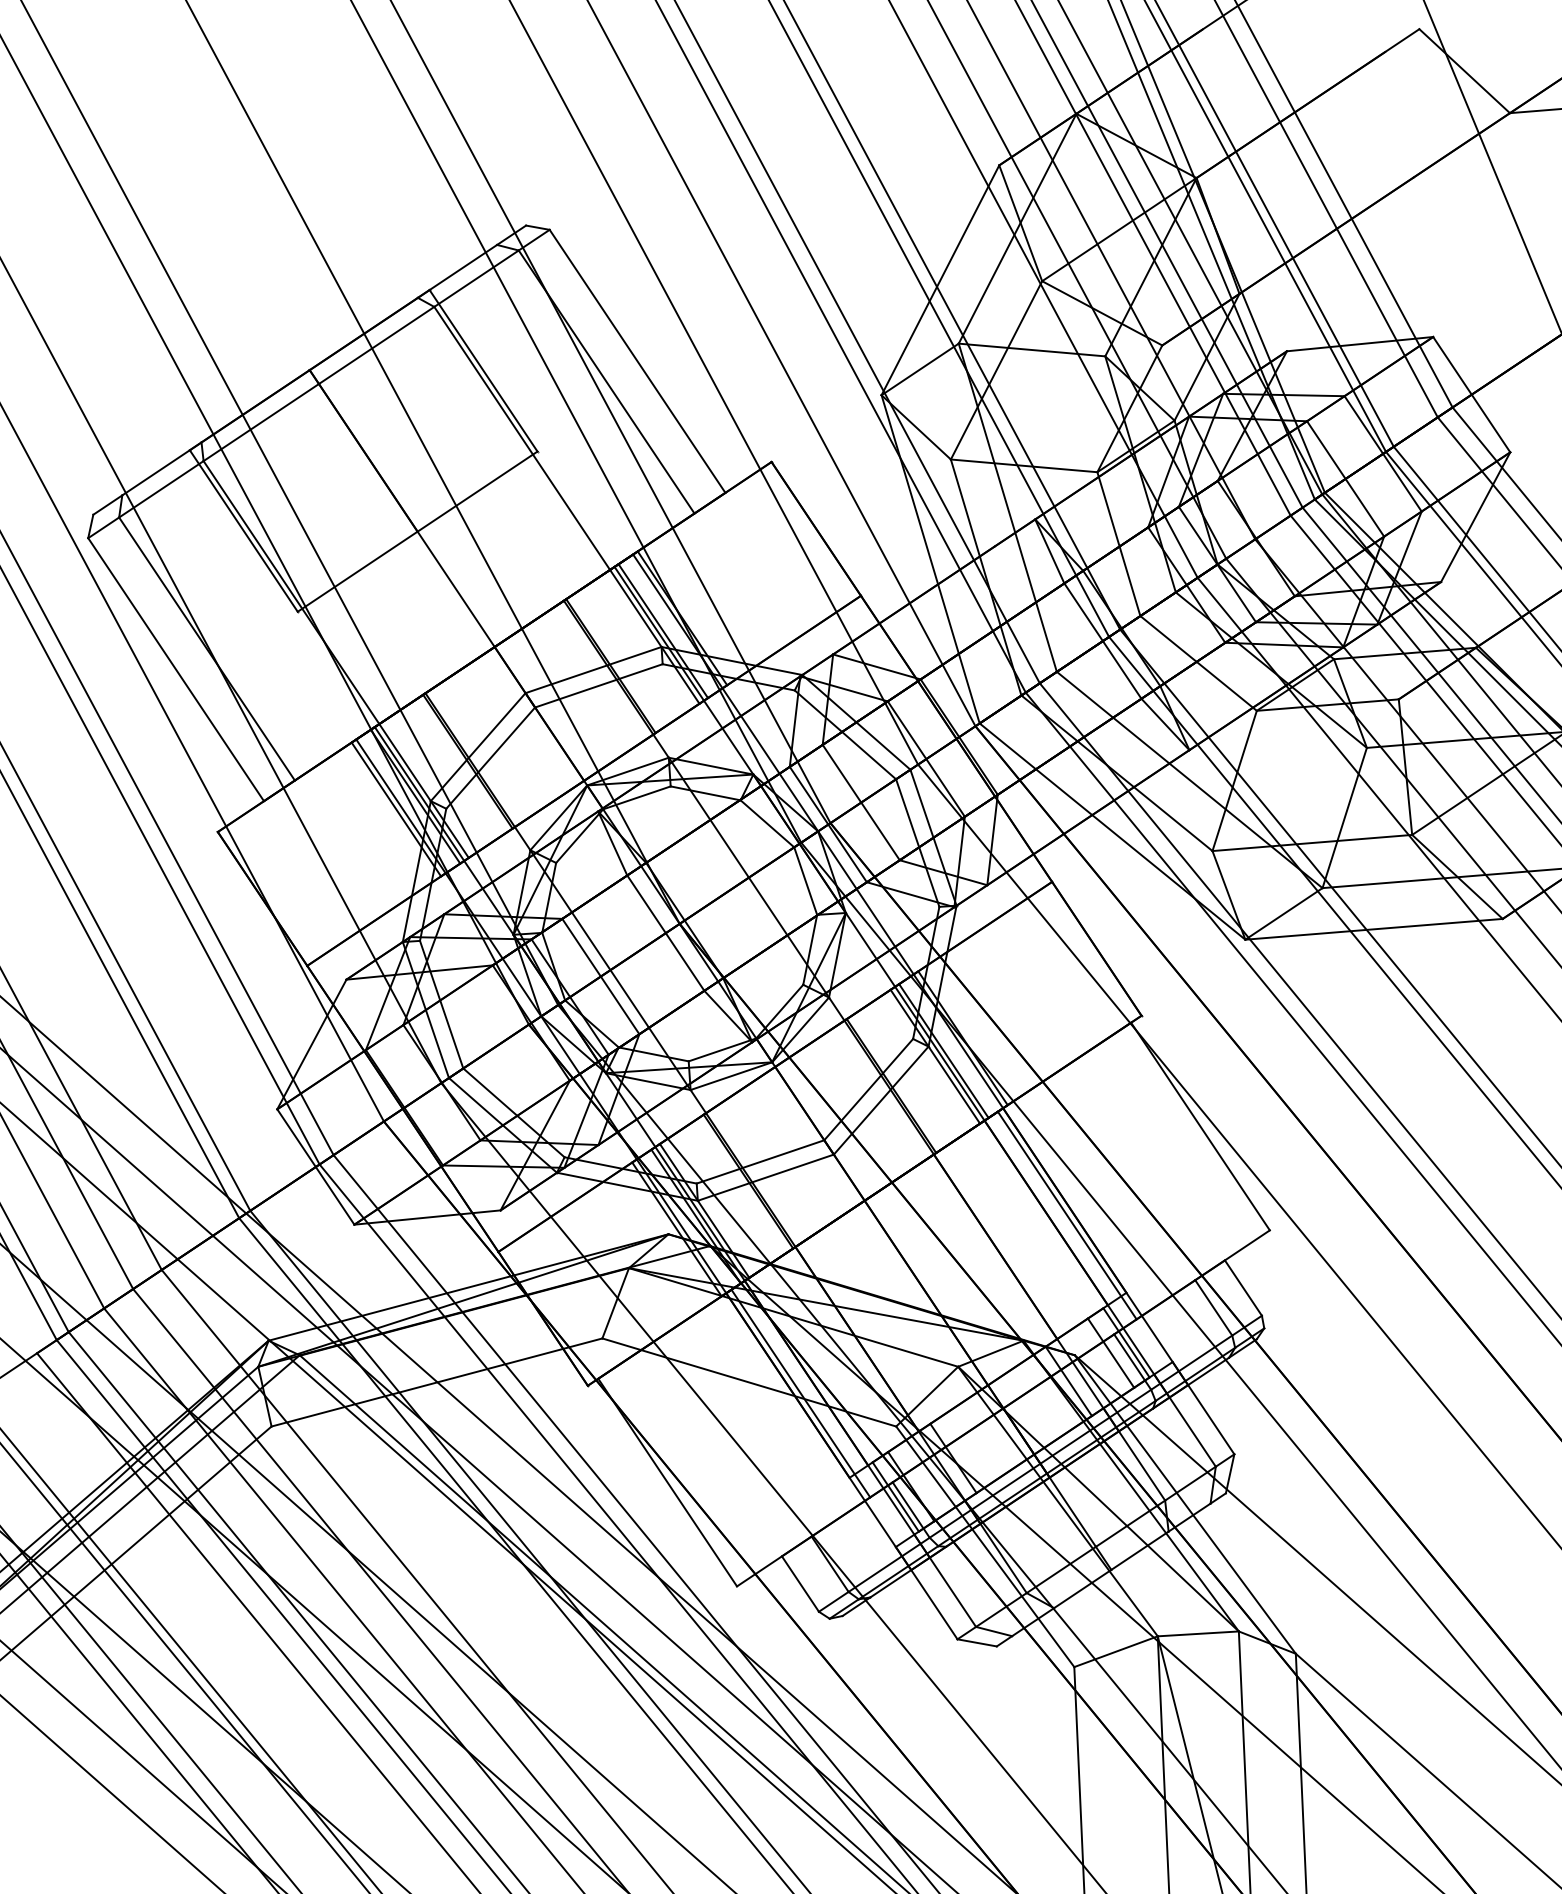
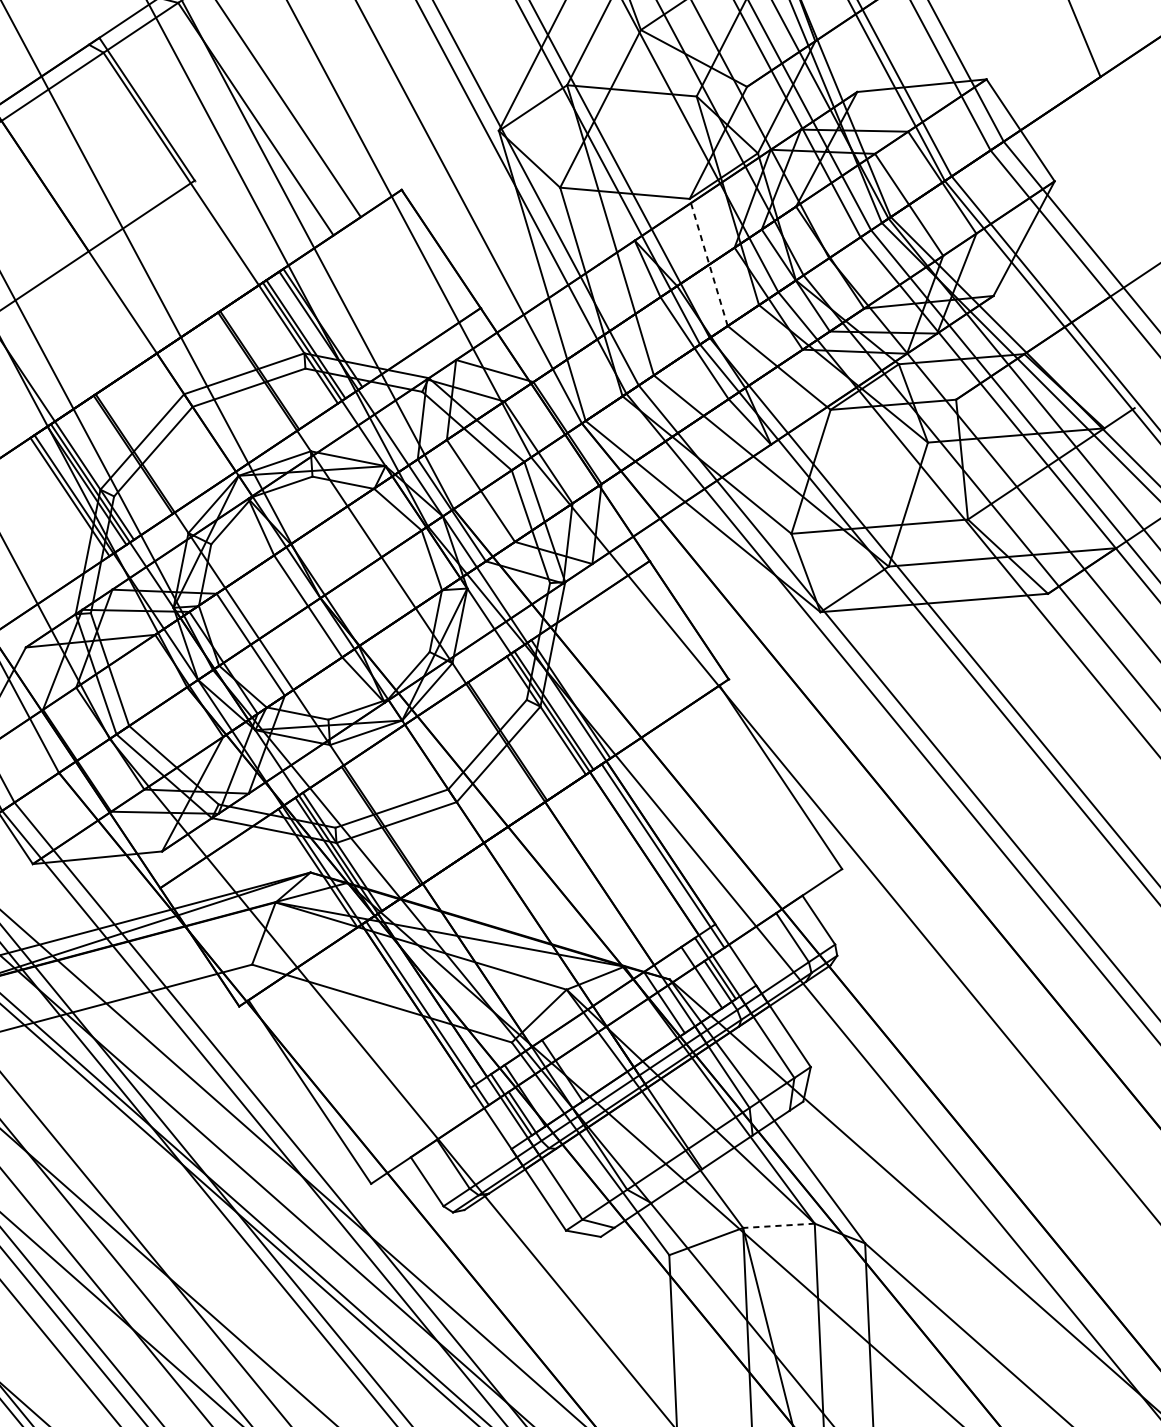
line: (1118, 543) -> (708, 261), solid -> dashed
line: (1198, 1633) -> (779, 1225), solid -> dashed

